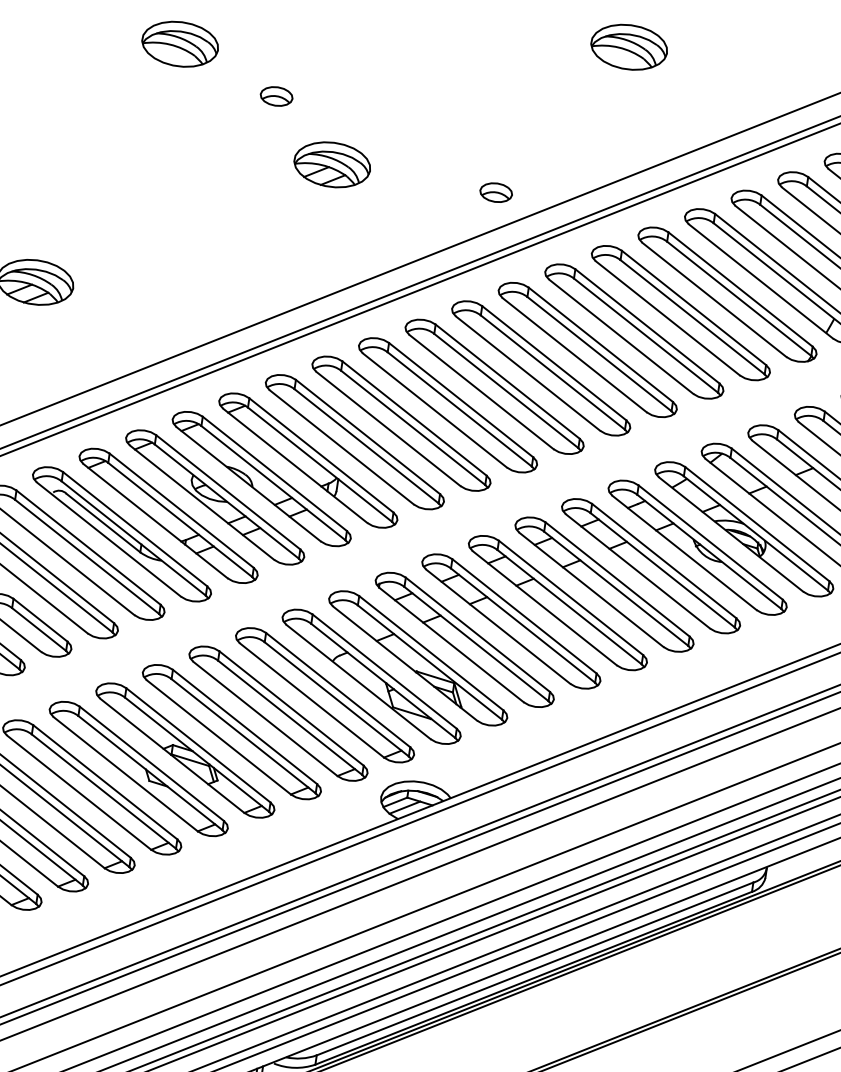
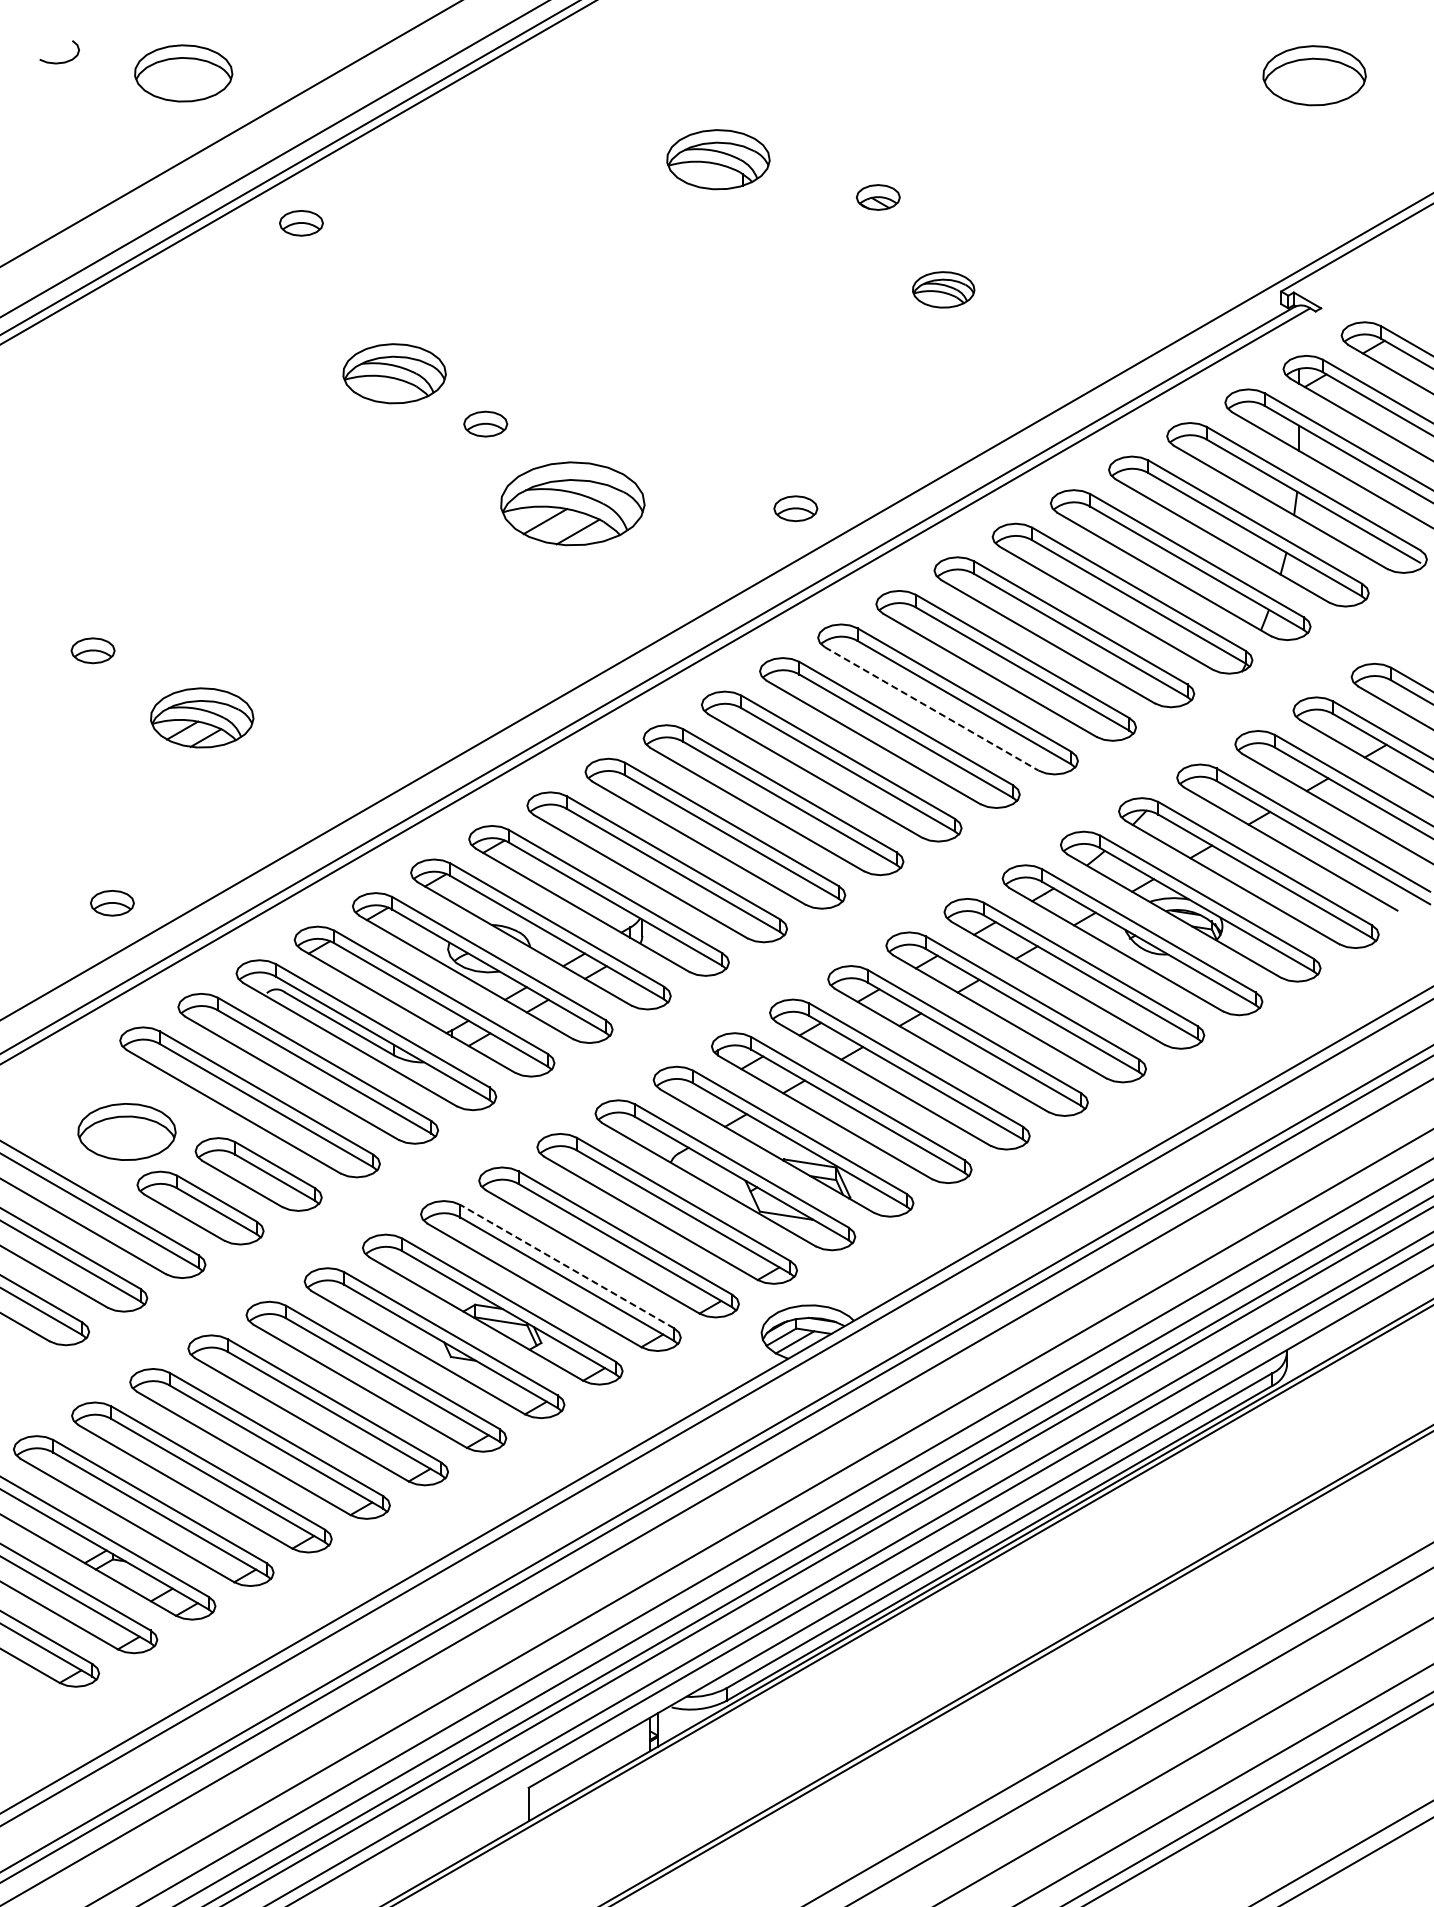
part: (180, 44) -> (394, 373), moved
part: (629, 47) -> (943, 289), size x0.6
part: (332, 164) -> (573, 503), size x1.4
line: (575, 355) -> (932, 709), solid -> dashed
line: (244, 726) -> (566, 1266), solid -> dashed

